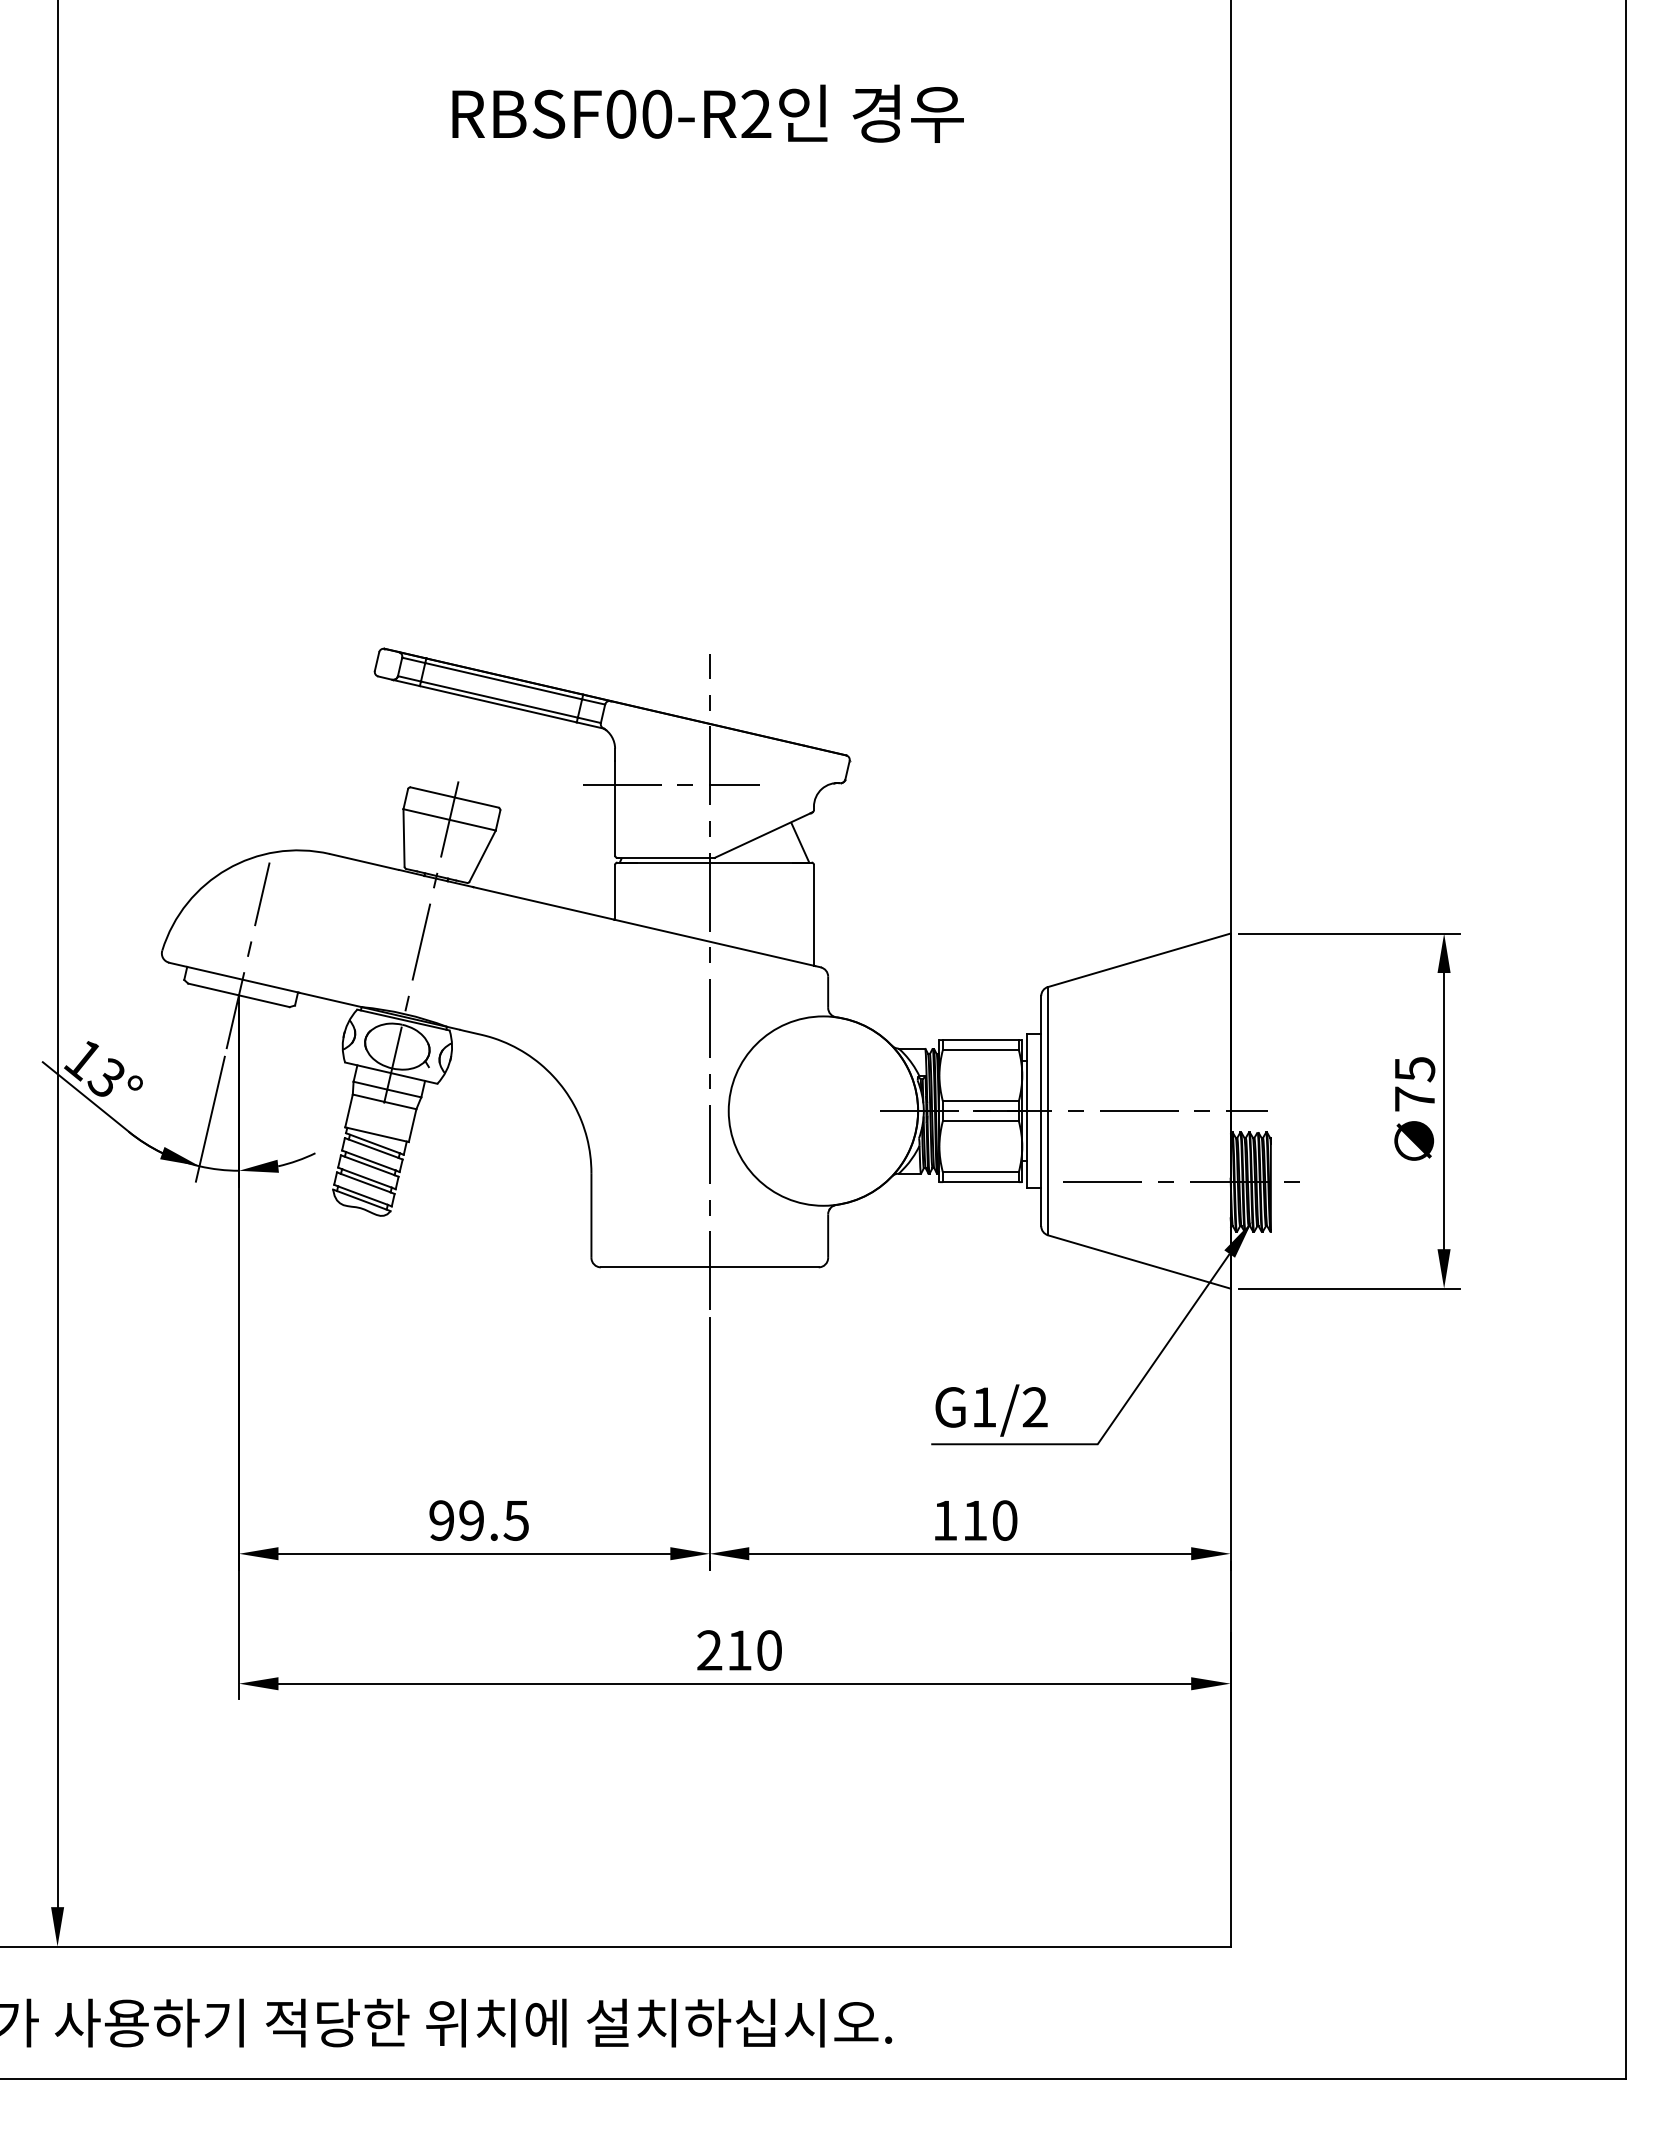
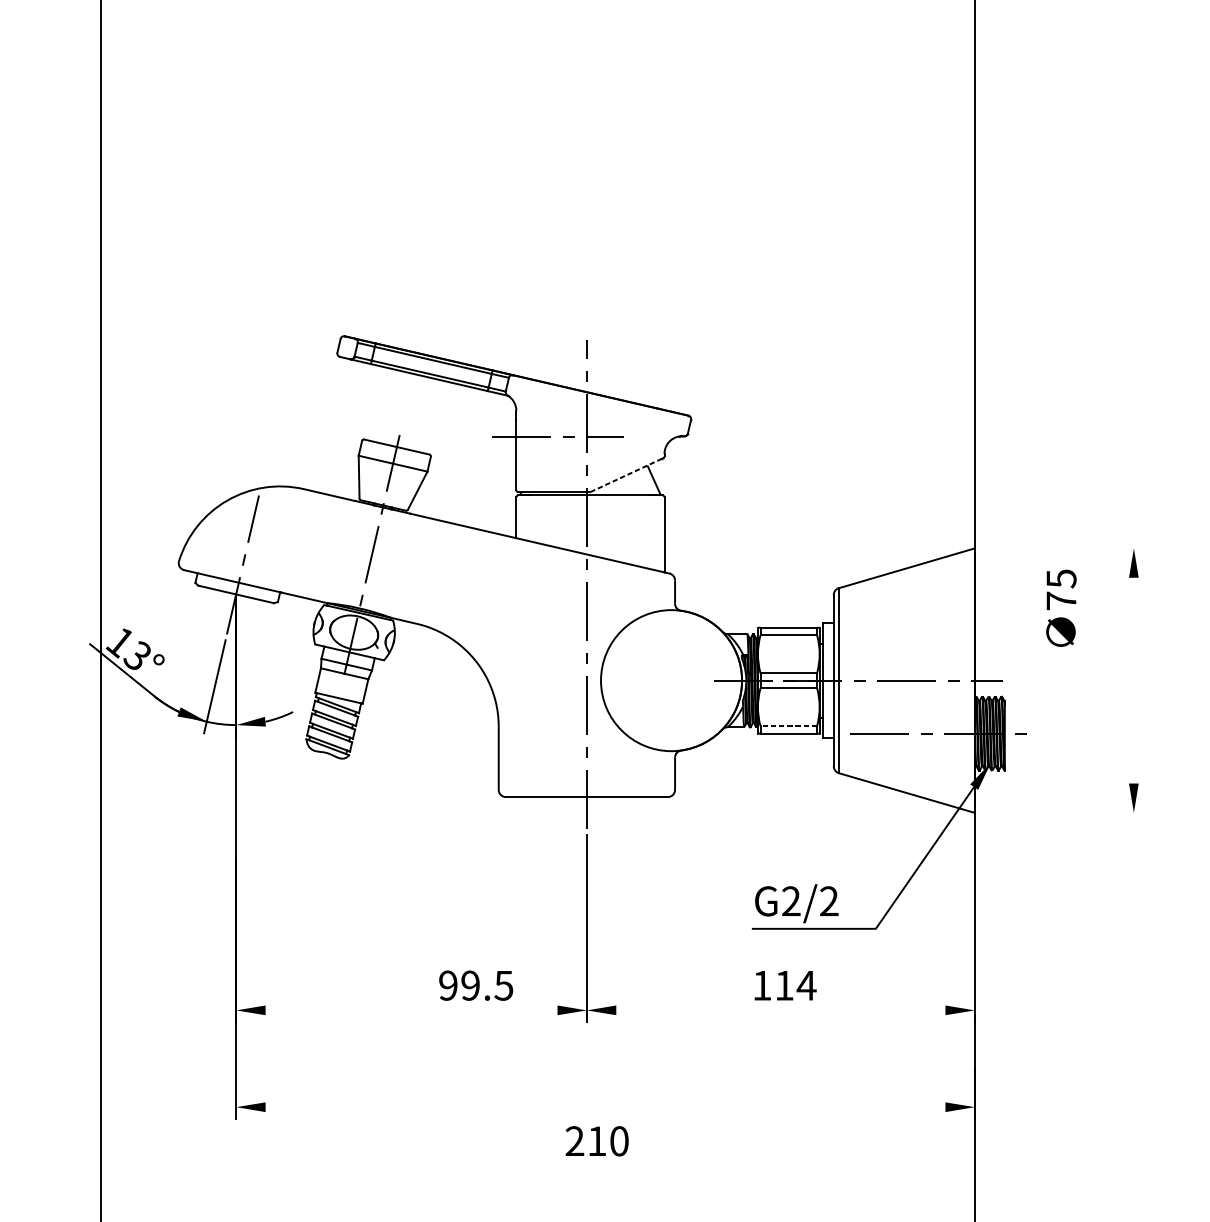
line: (763, 834) -> (626, 474), solid -> dashed
line: (1348, 933) -> (1062, 548), removed
text: (1414, 1108) -> (1061, 607), moved
line: (1444, 1111) -> (1134, 680), removed
line: (980, 1172) -> (788, 726), solid -> dashed
line: (1348, 1288) -> (1062, 812), removed
text: (984, 1407) -> (791, 901), G1/2 -> G2/2
text: (478, 1520) -> (475, 985), moved
text: (1004, 1520) -> (806, 985), 110 -> 114
line: (474, 1553) -> (411, 1010), removed
line: (970, 1553) -> (781, 1010), removed
text: (739, 1650) -> (597, 1141), moved
line: (734, 1683) -> (605, 1107), removed

